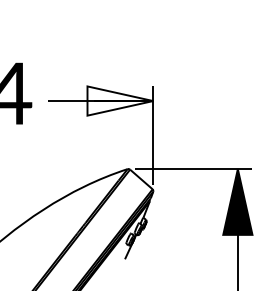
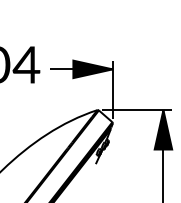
fill: (119, 101) -> (92, 69), added

